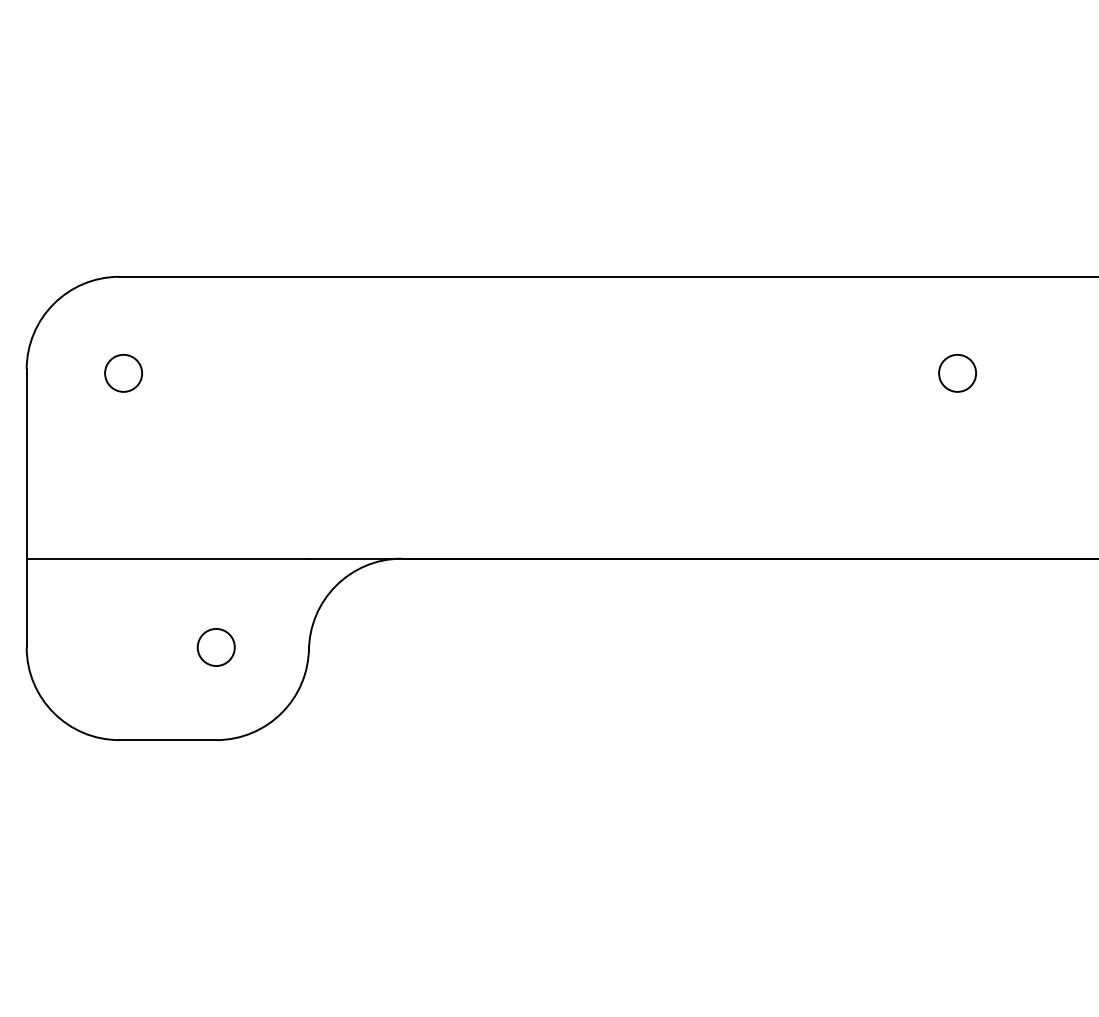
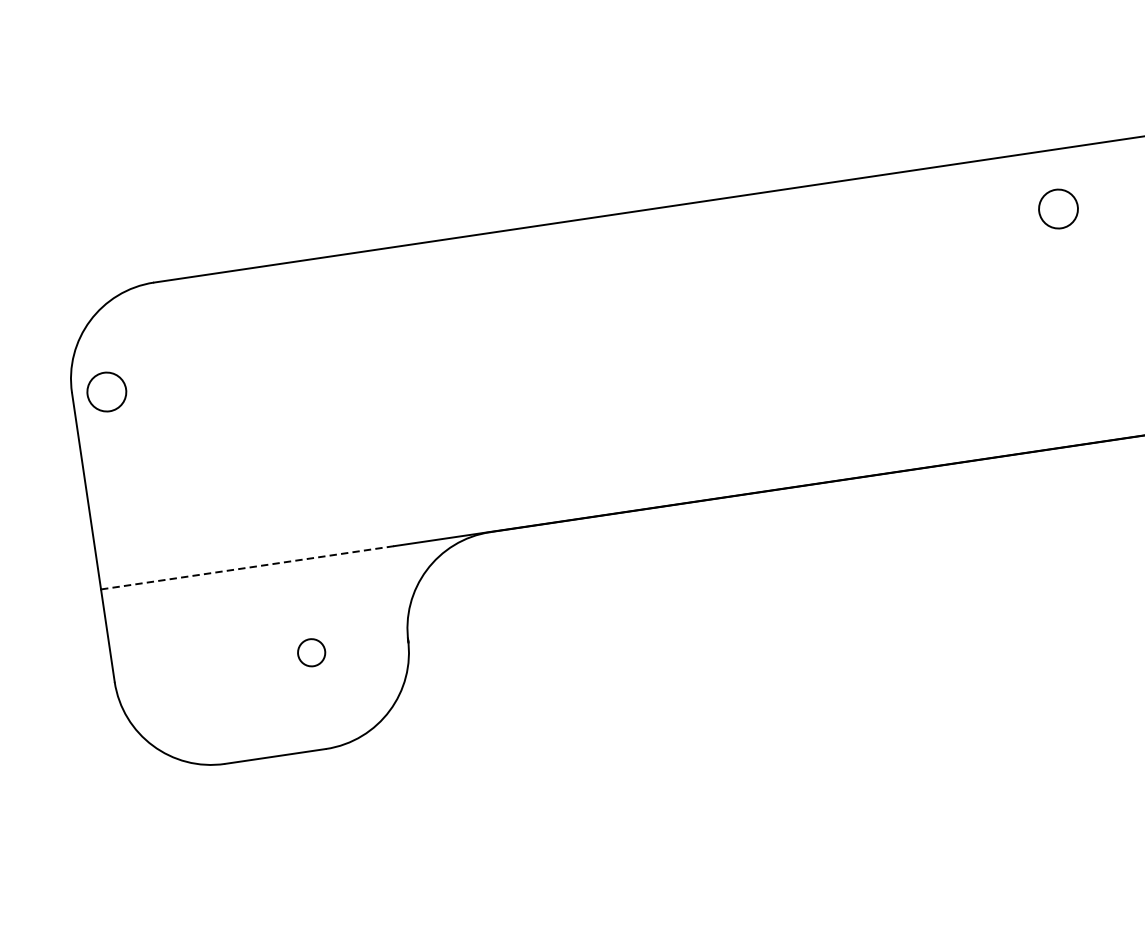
circle: (123, 373) -> (106, 392), moved
circle: (957, 373) -> (1058, 209), moved
line: (168, 558) -> (248, 567), solid -> dashed
circle: (215, 647) -> (310, 652), size x0.7

